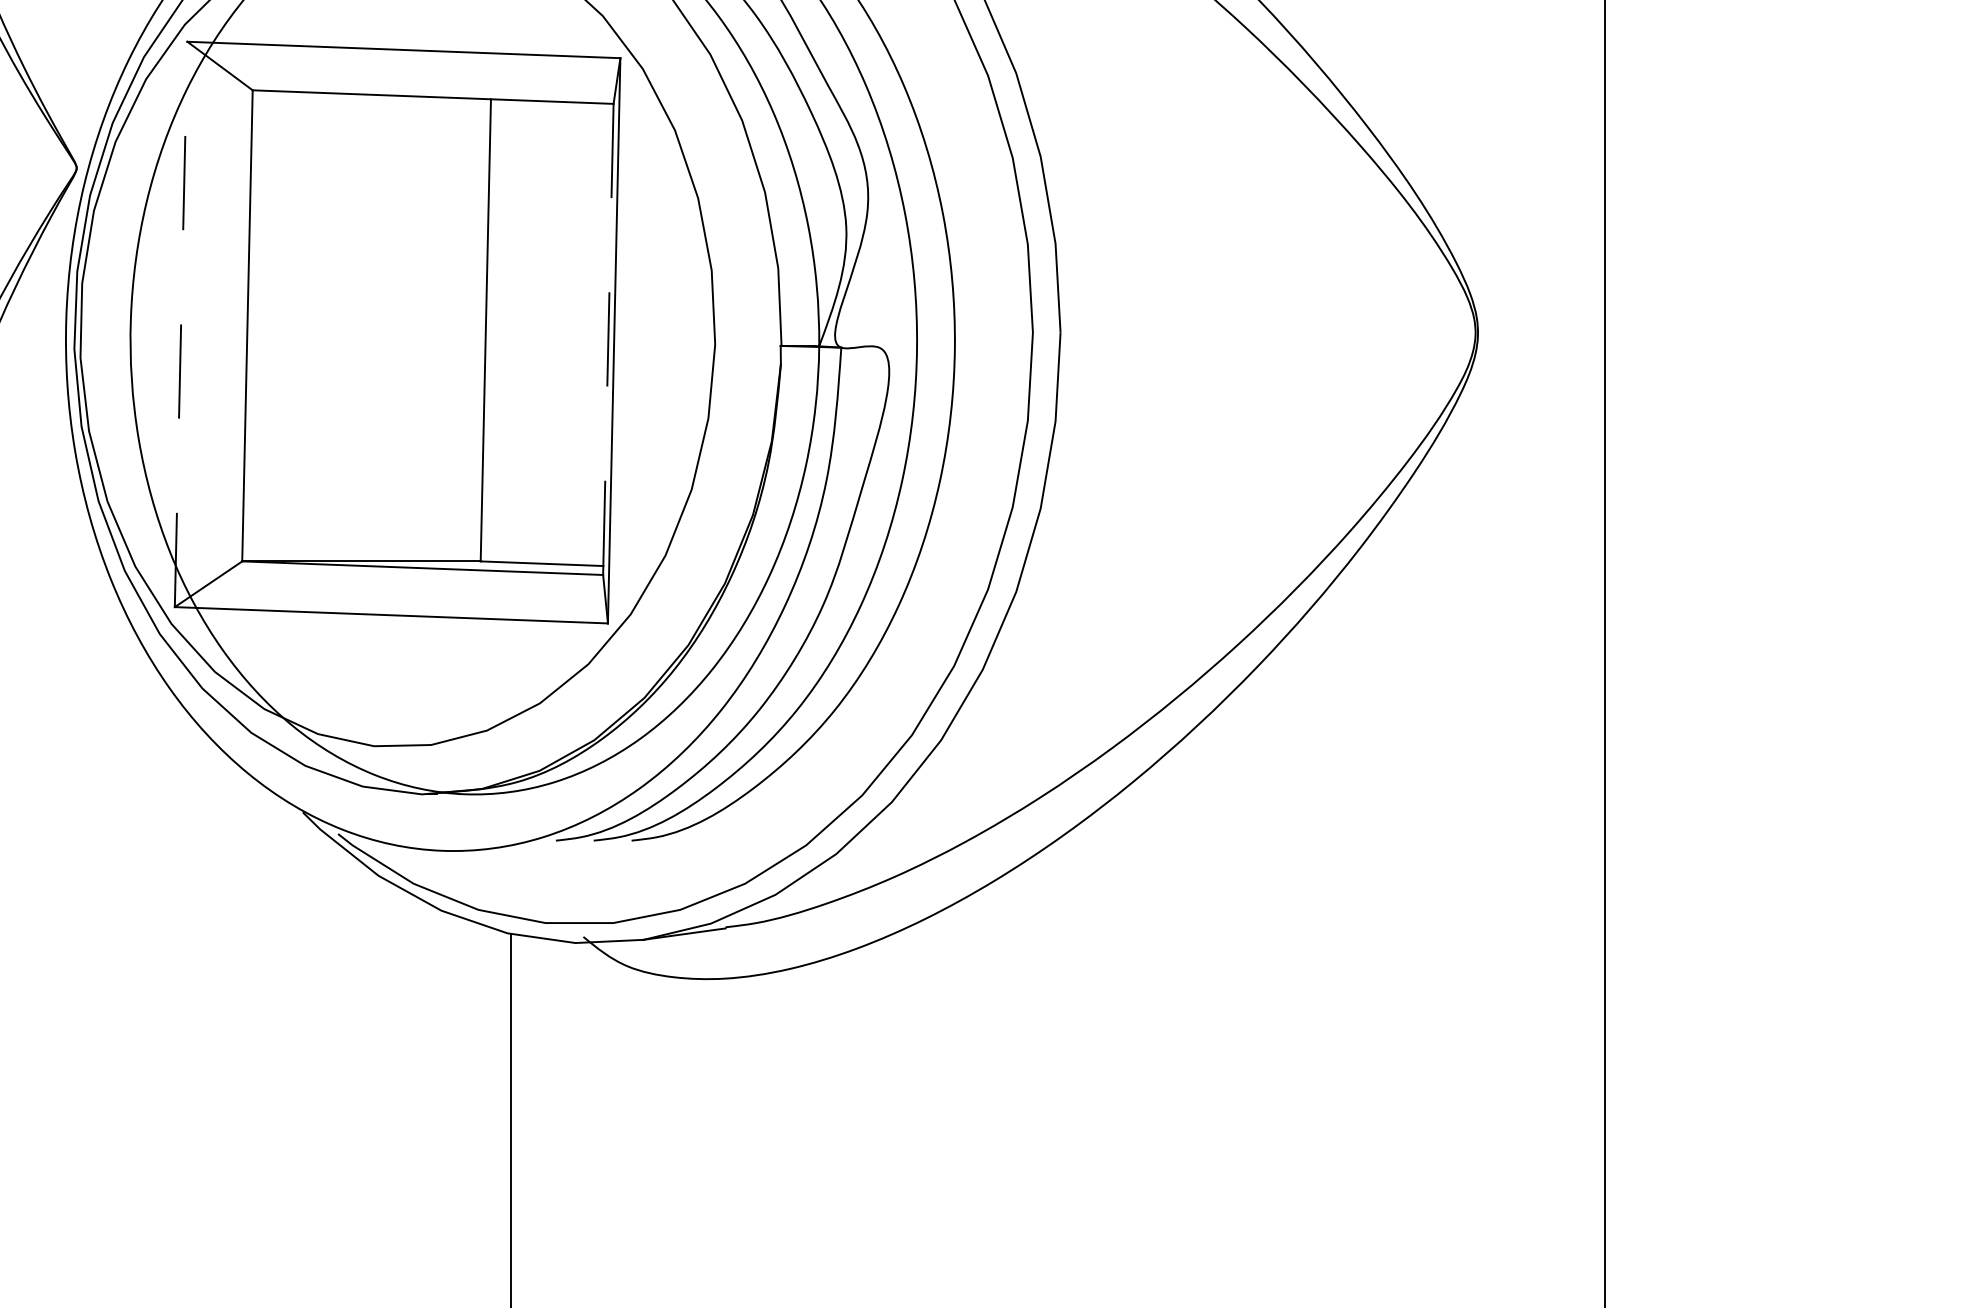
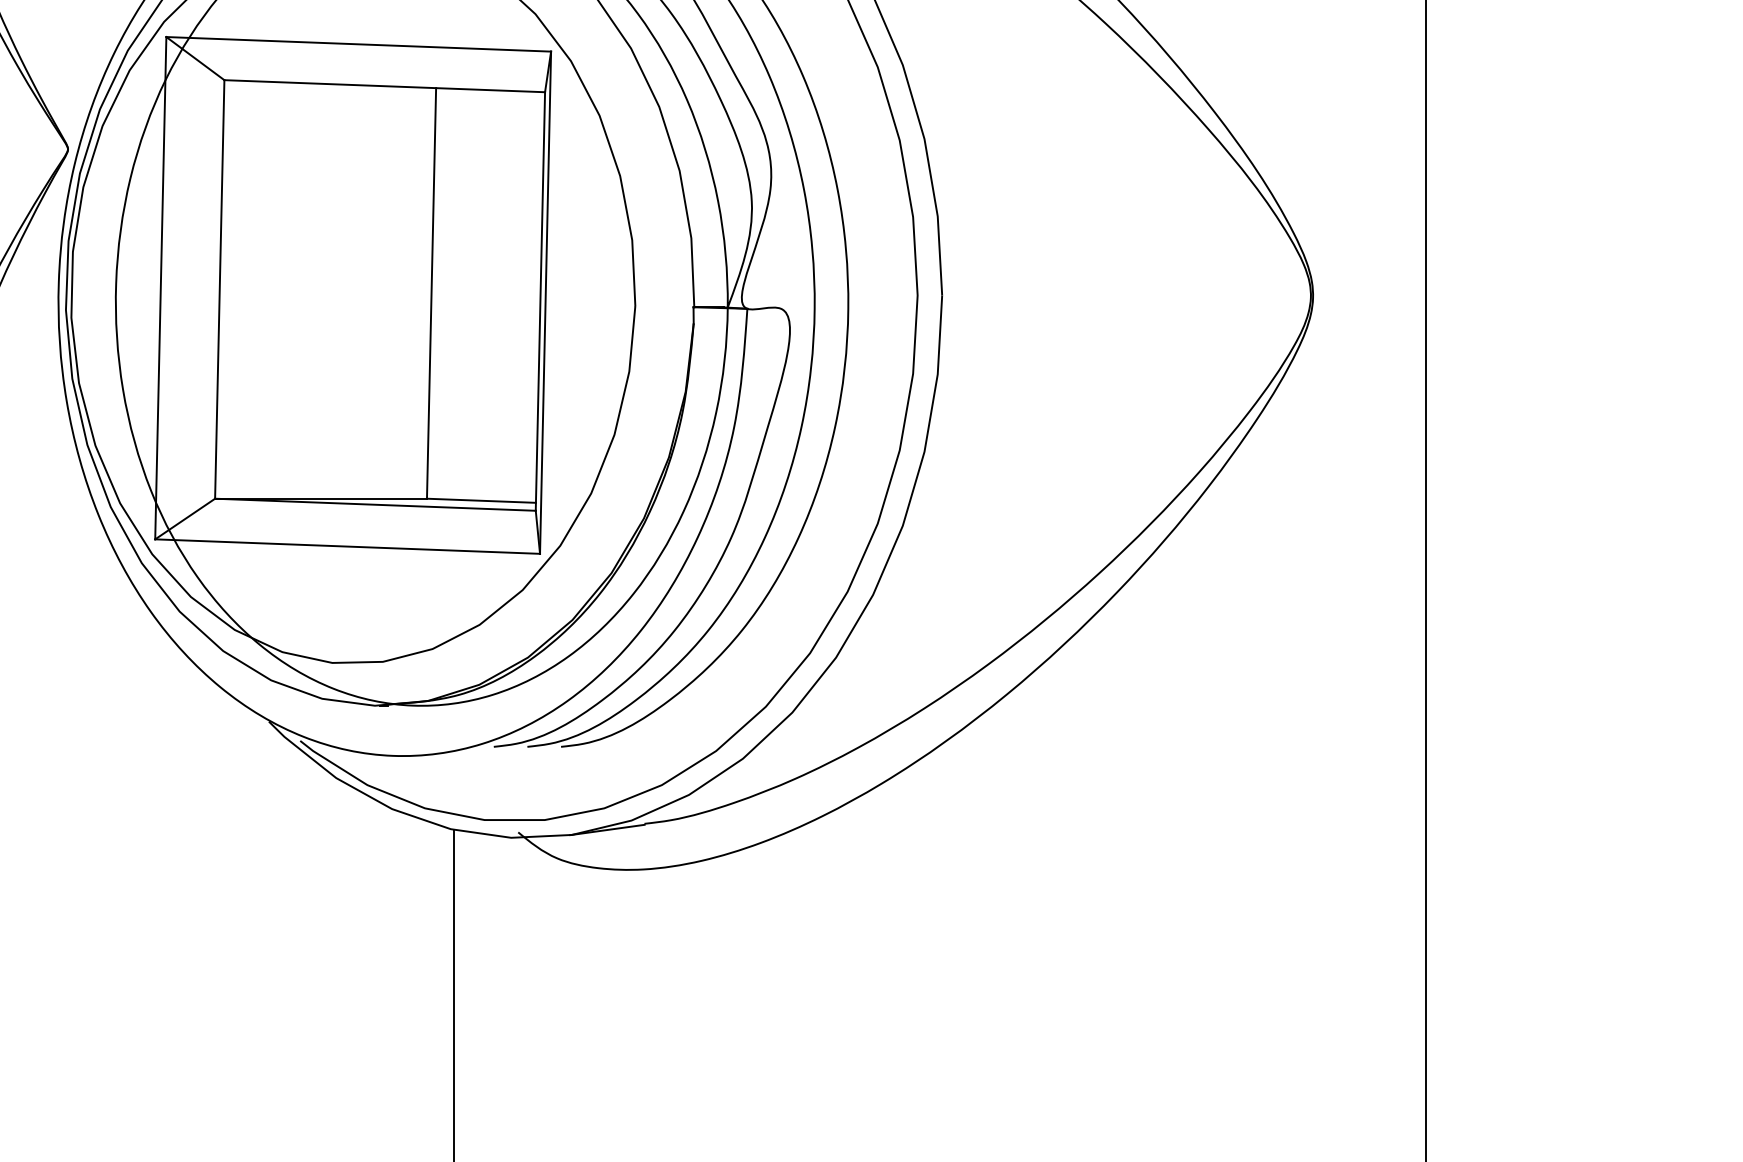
line: (181, 324) -> (161, 288), dashed -> solid
line: (608, 339) -> (540, 301), dashed -> solid

